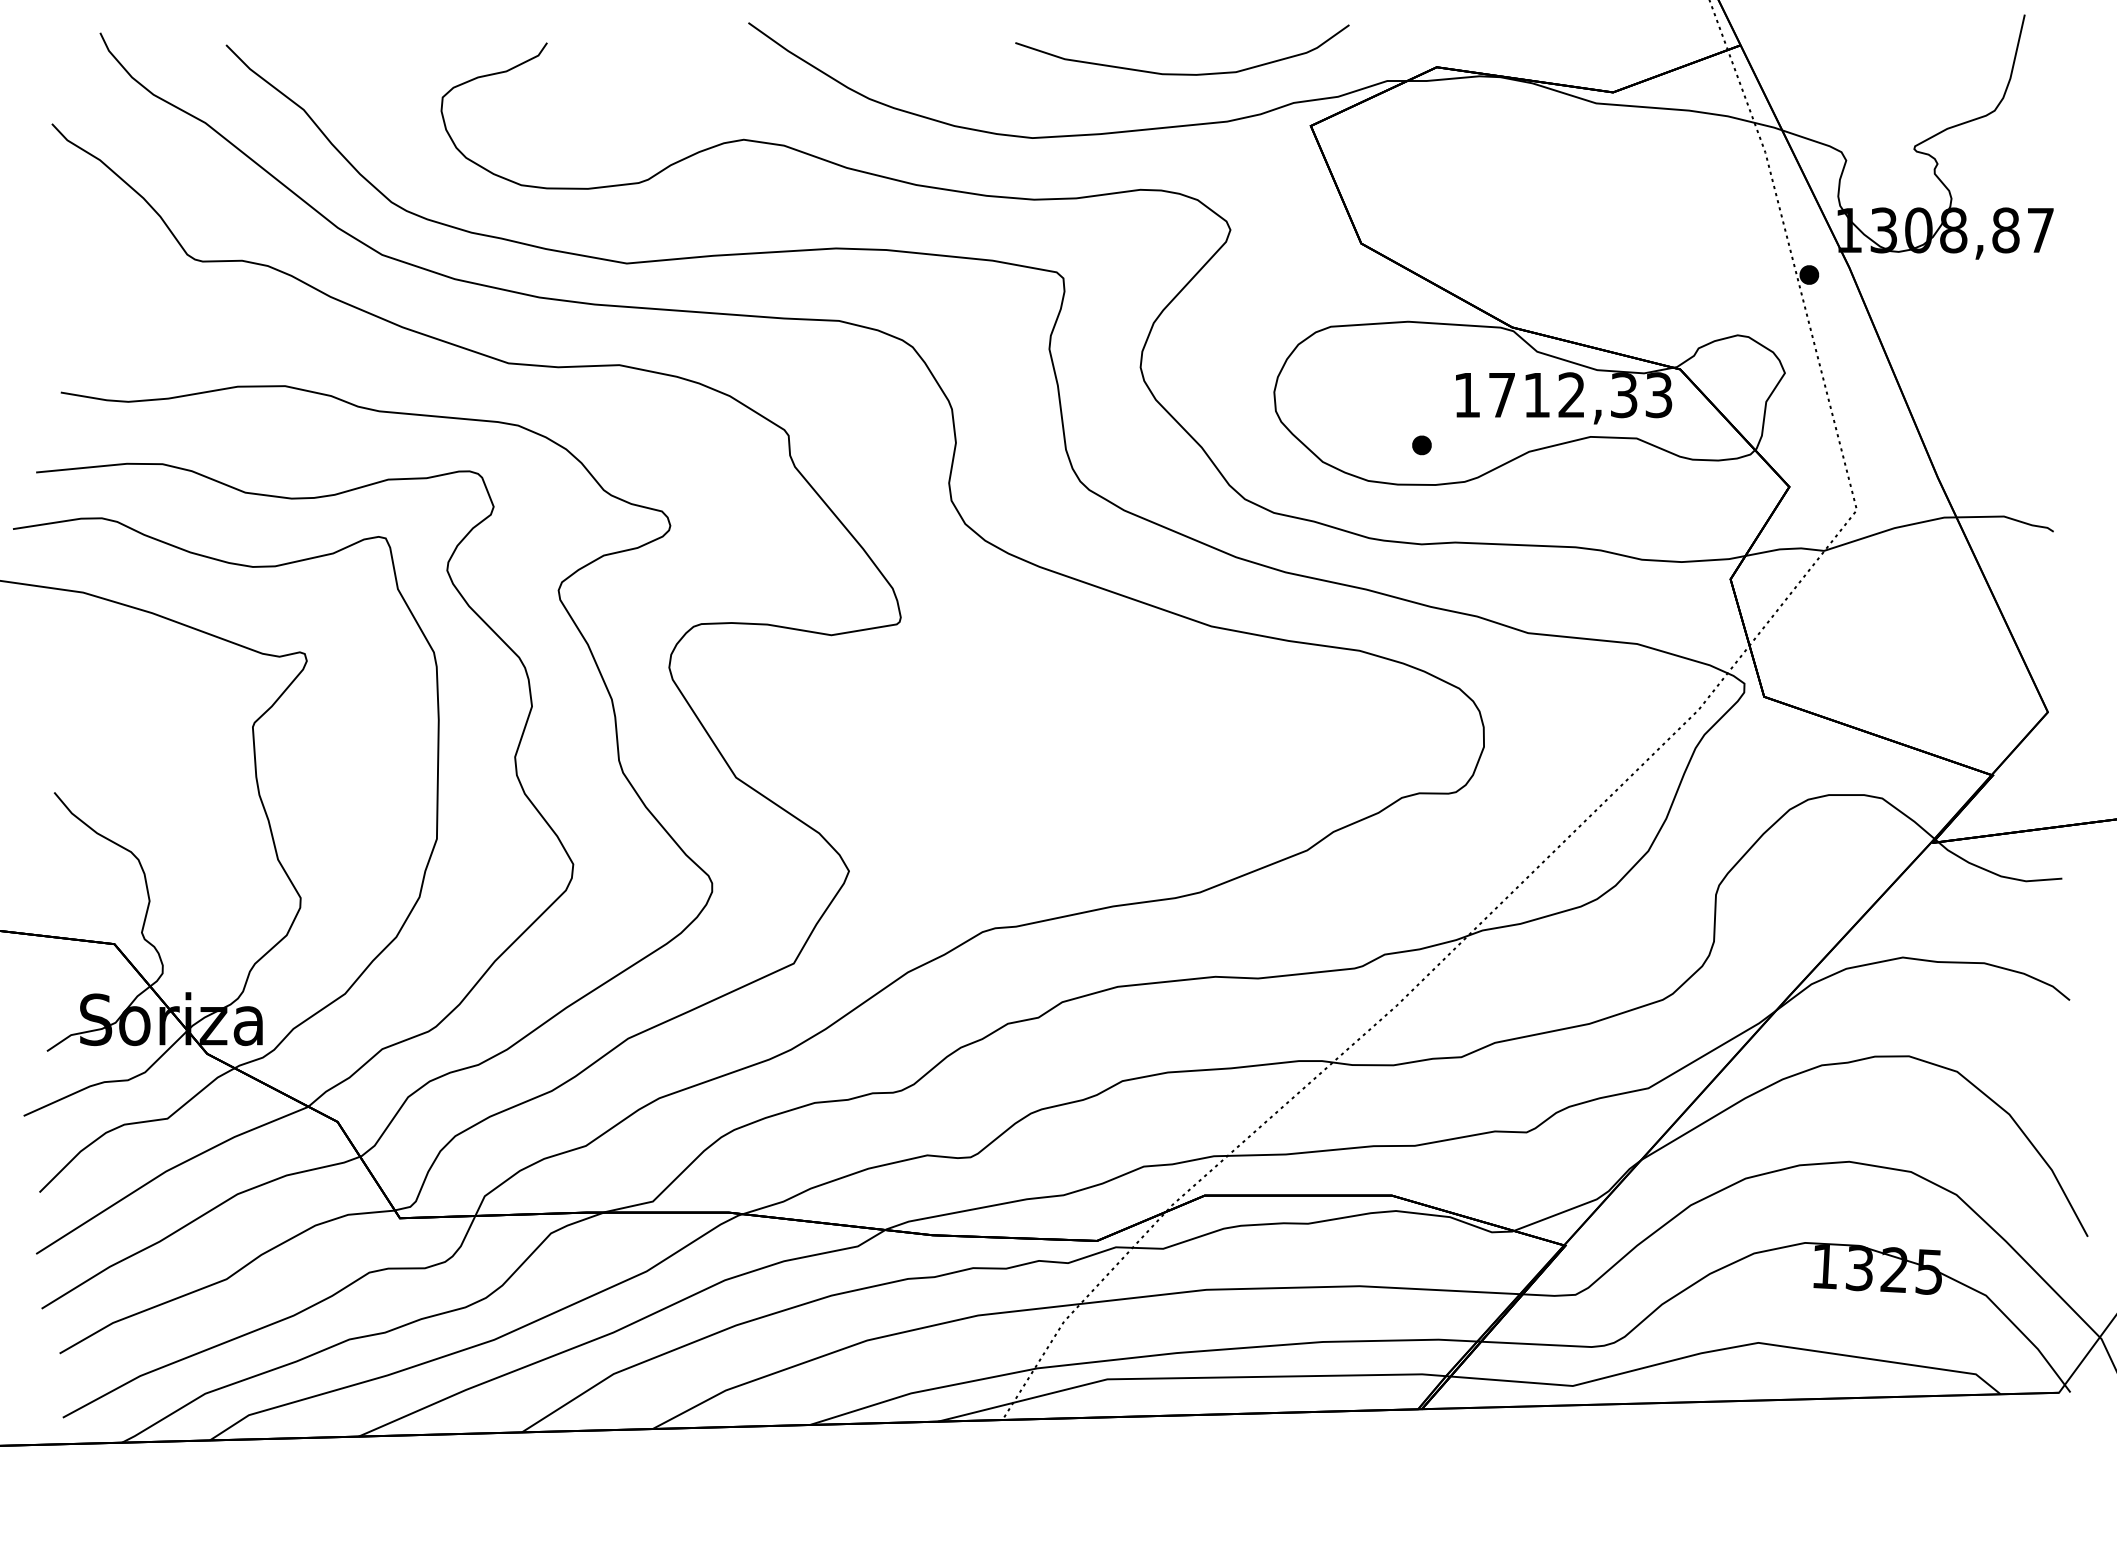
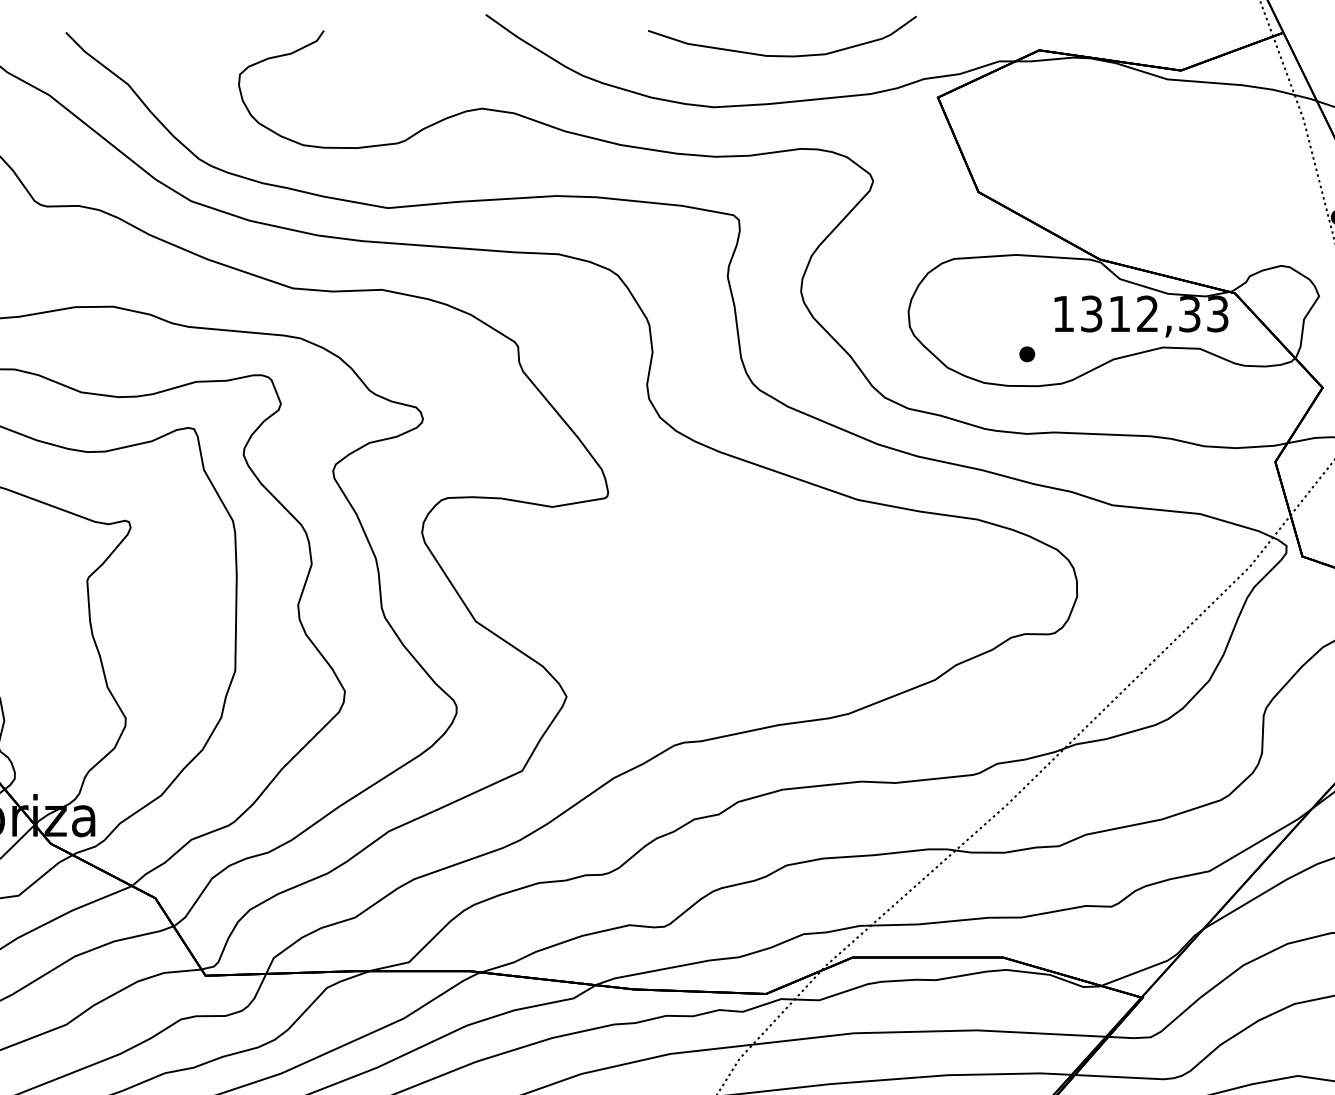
curve: (1182, 73) -> (782, 55), moved
text: (1502, 395) -> (1092, 314), 1712,33 -> 1312,33

